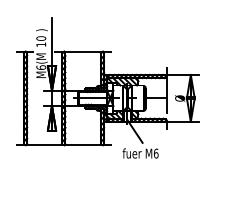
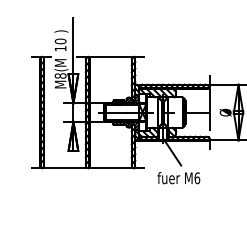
text: (40, 67) -> (59, 75), M6(M -> M8(M

